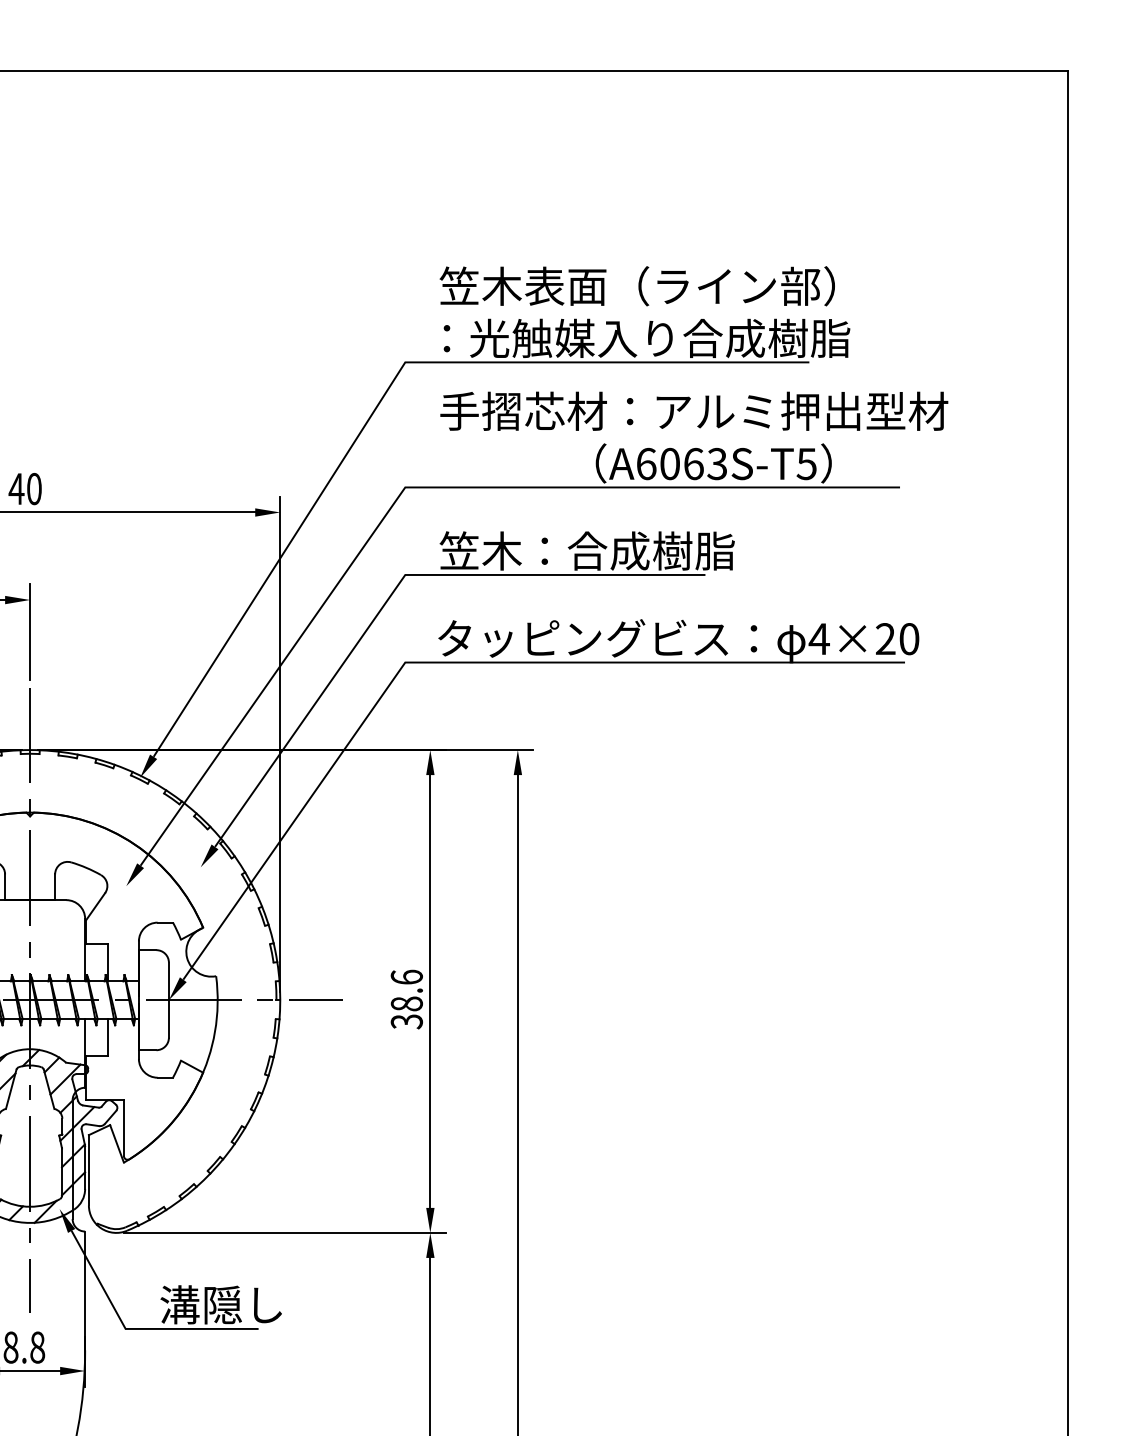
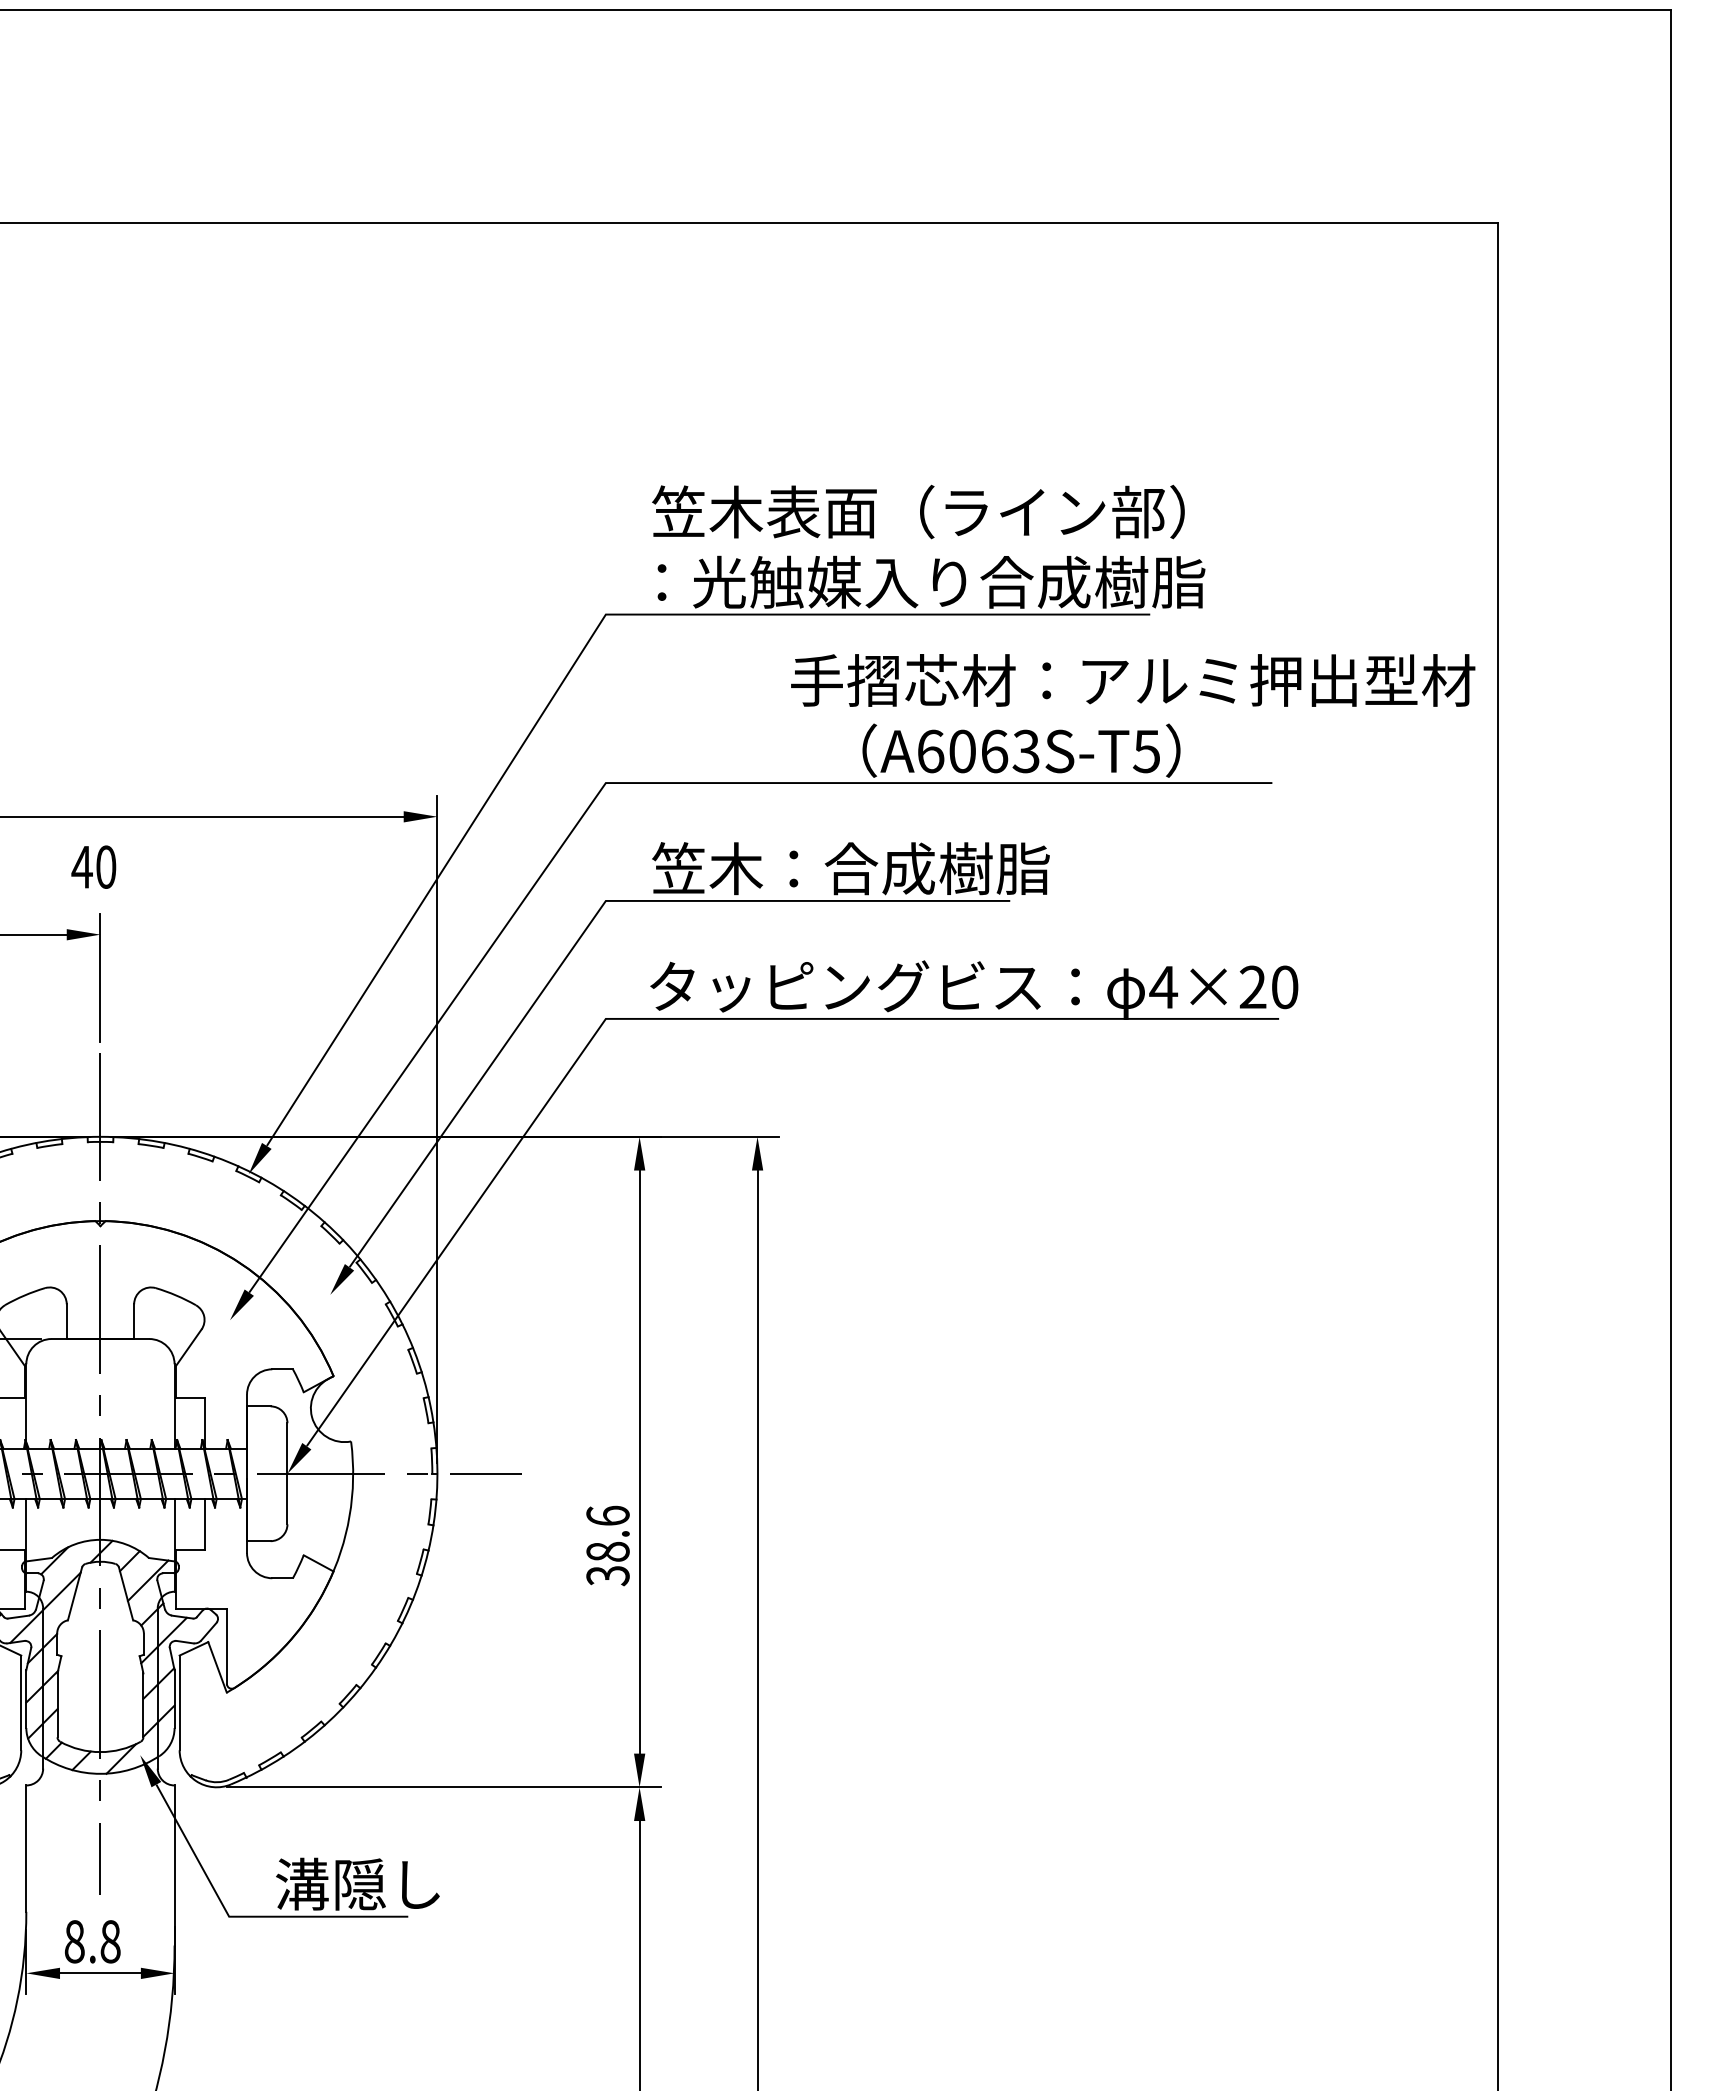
text: (694, 411) -> (1133, 680), moved
text: (24, 488) -> (93, 866), moved
text: (406, 999) -> (607, 1545), moved

